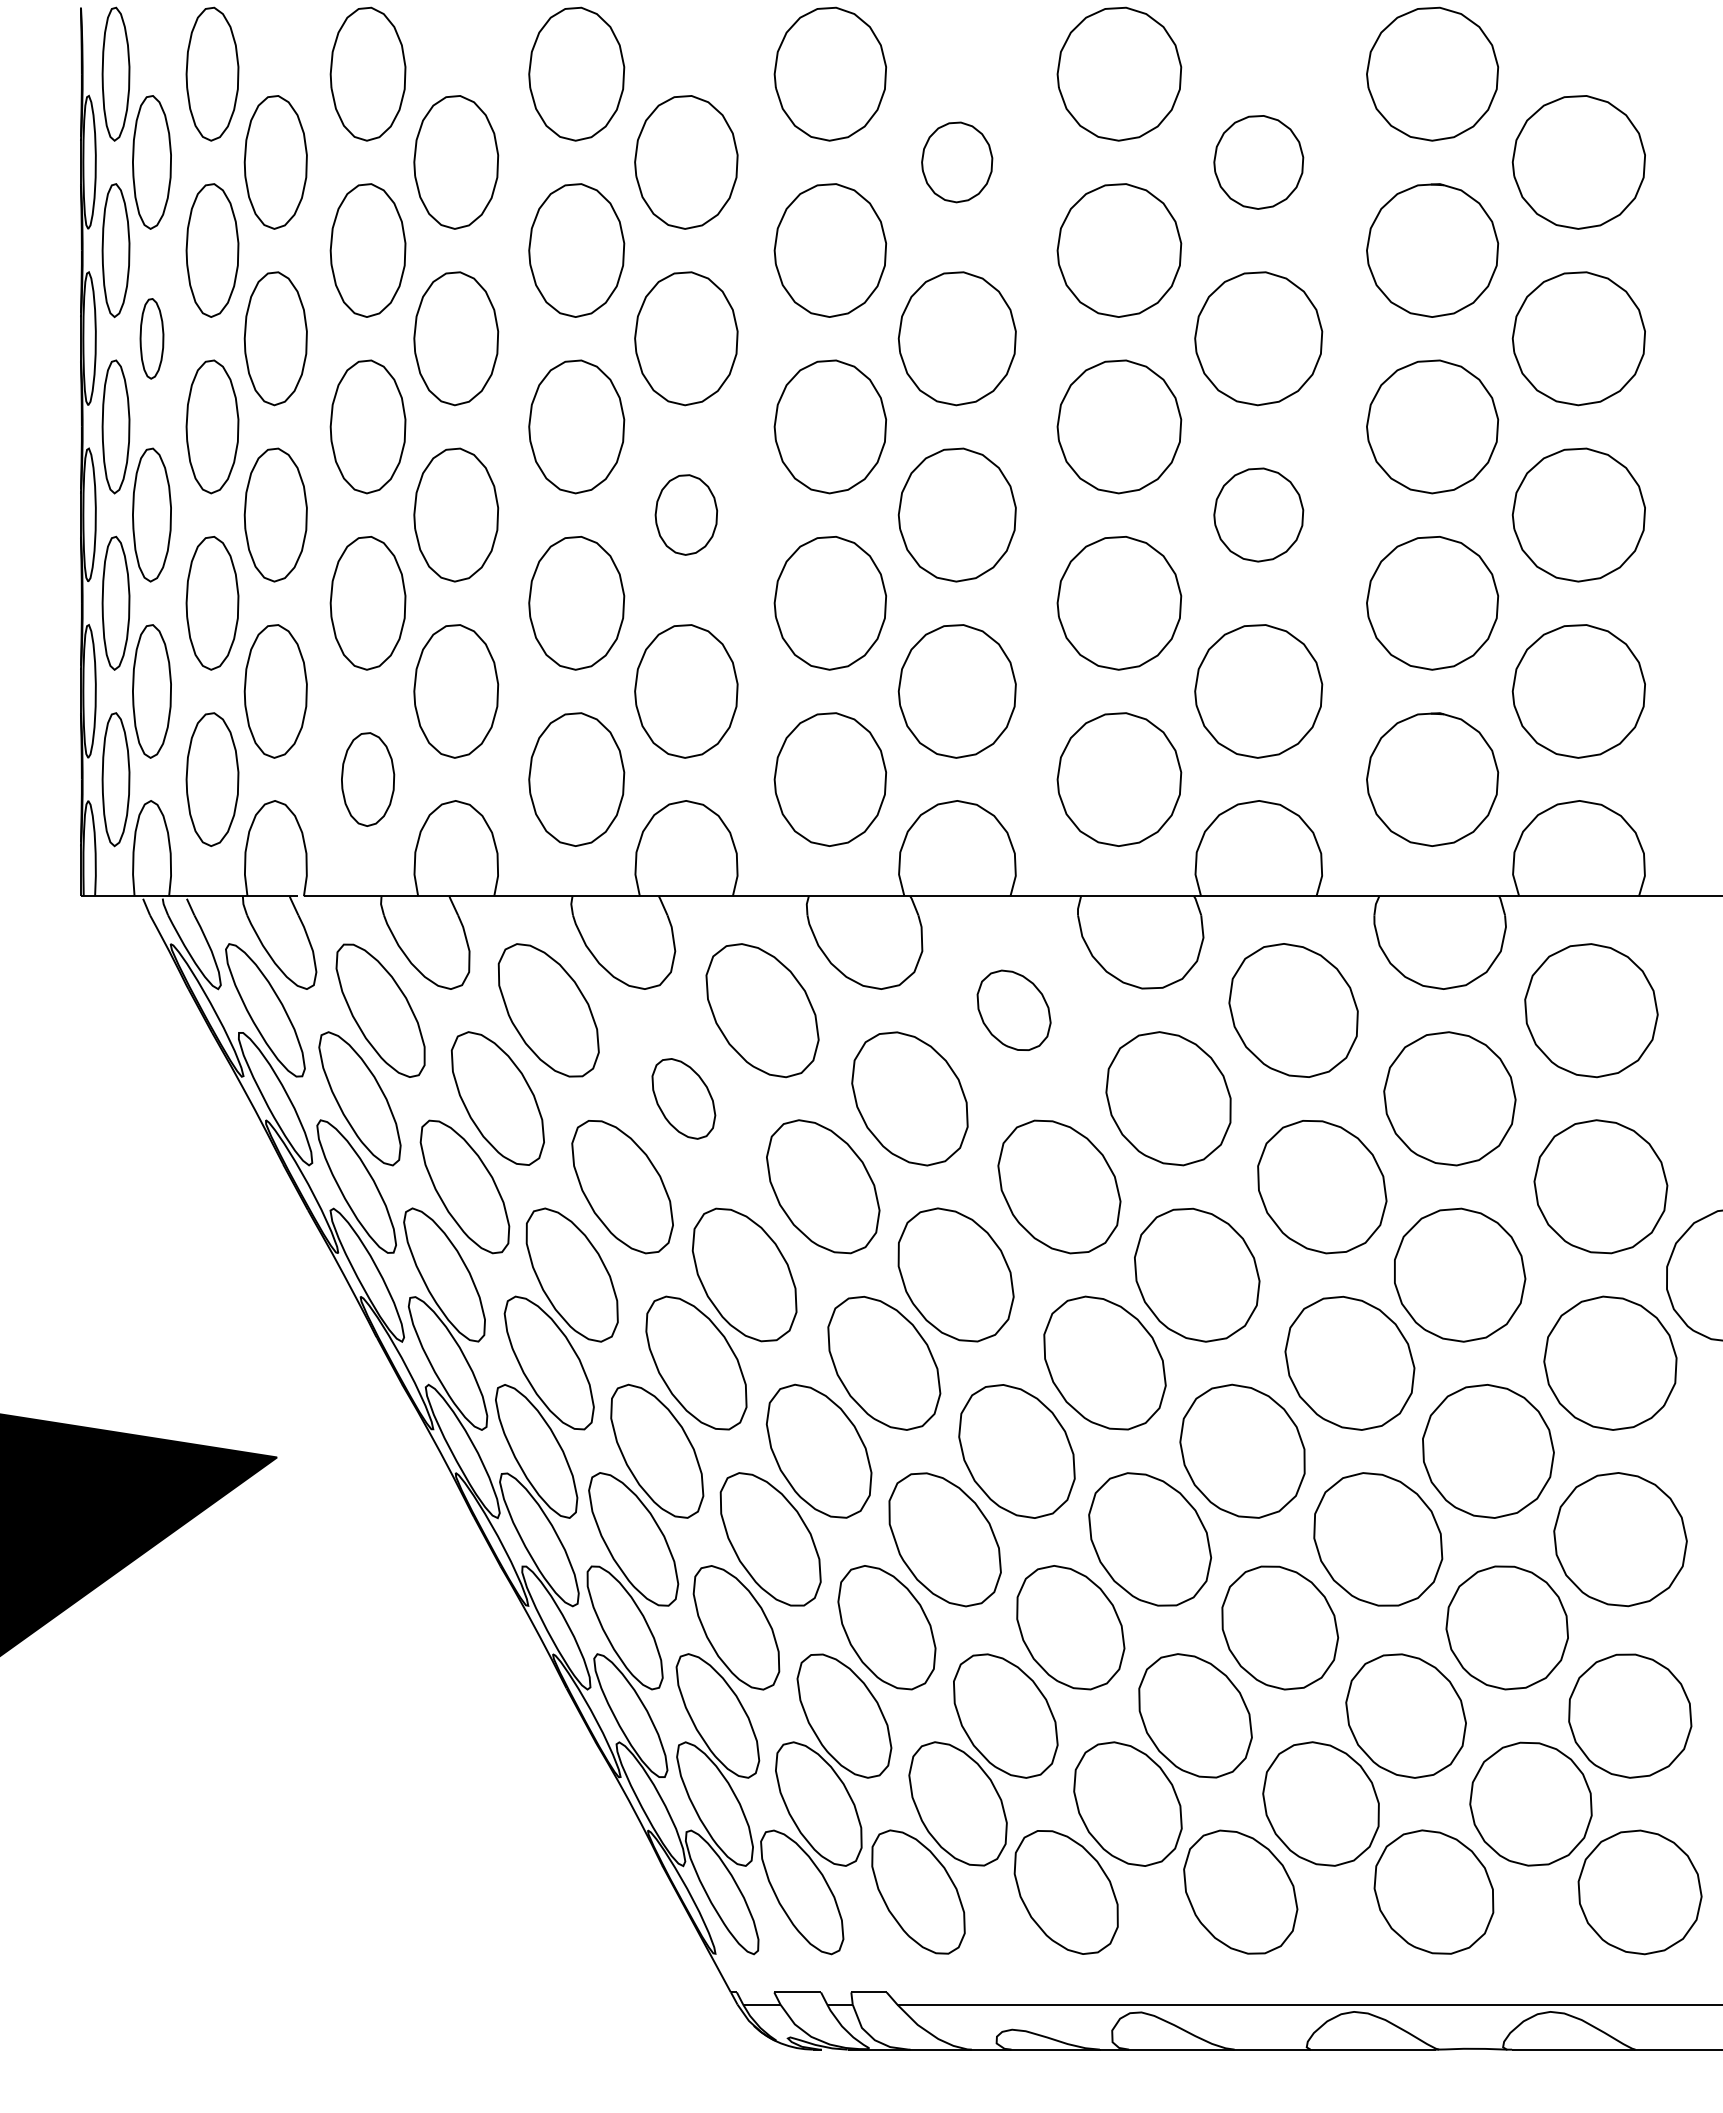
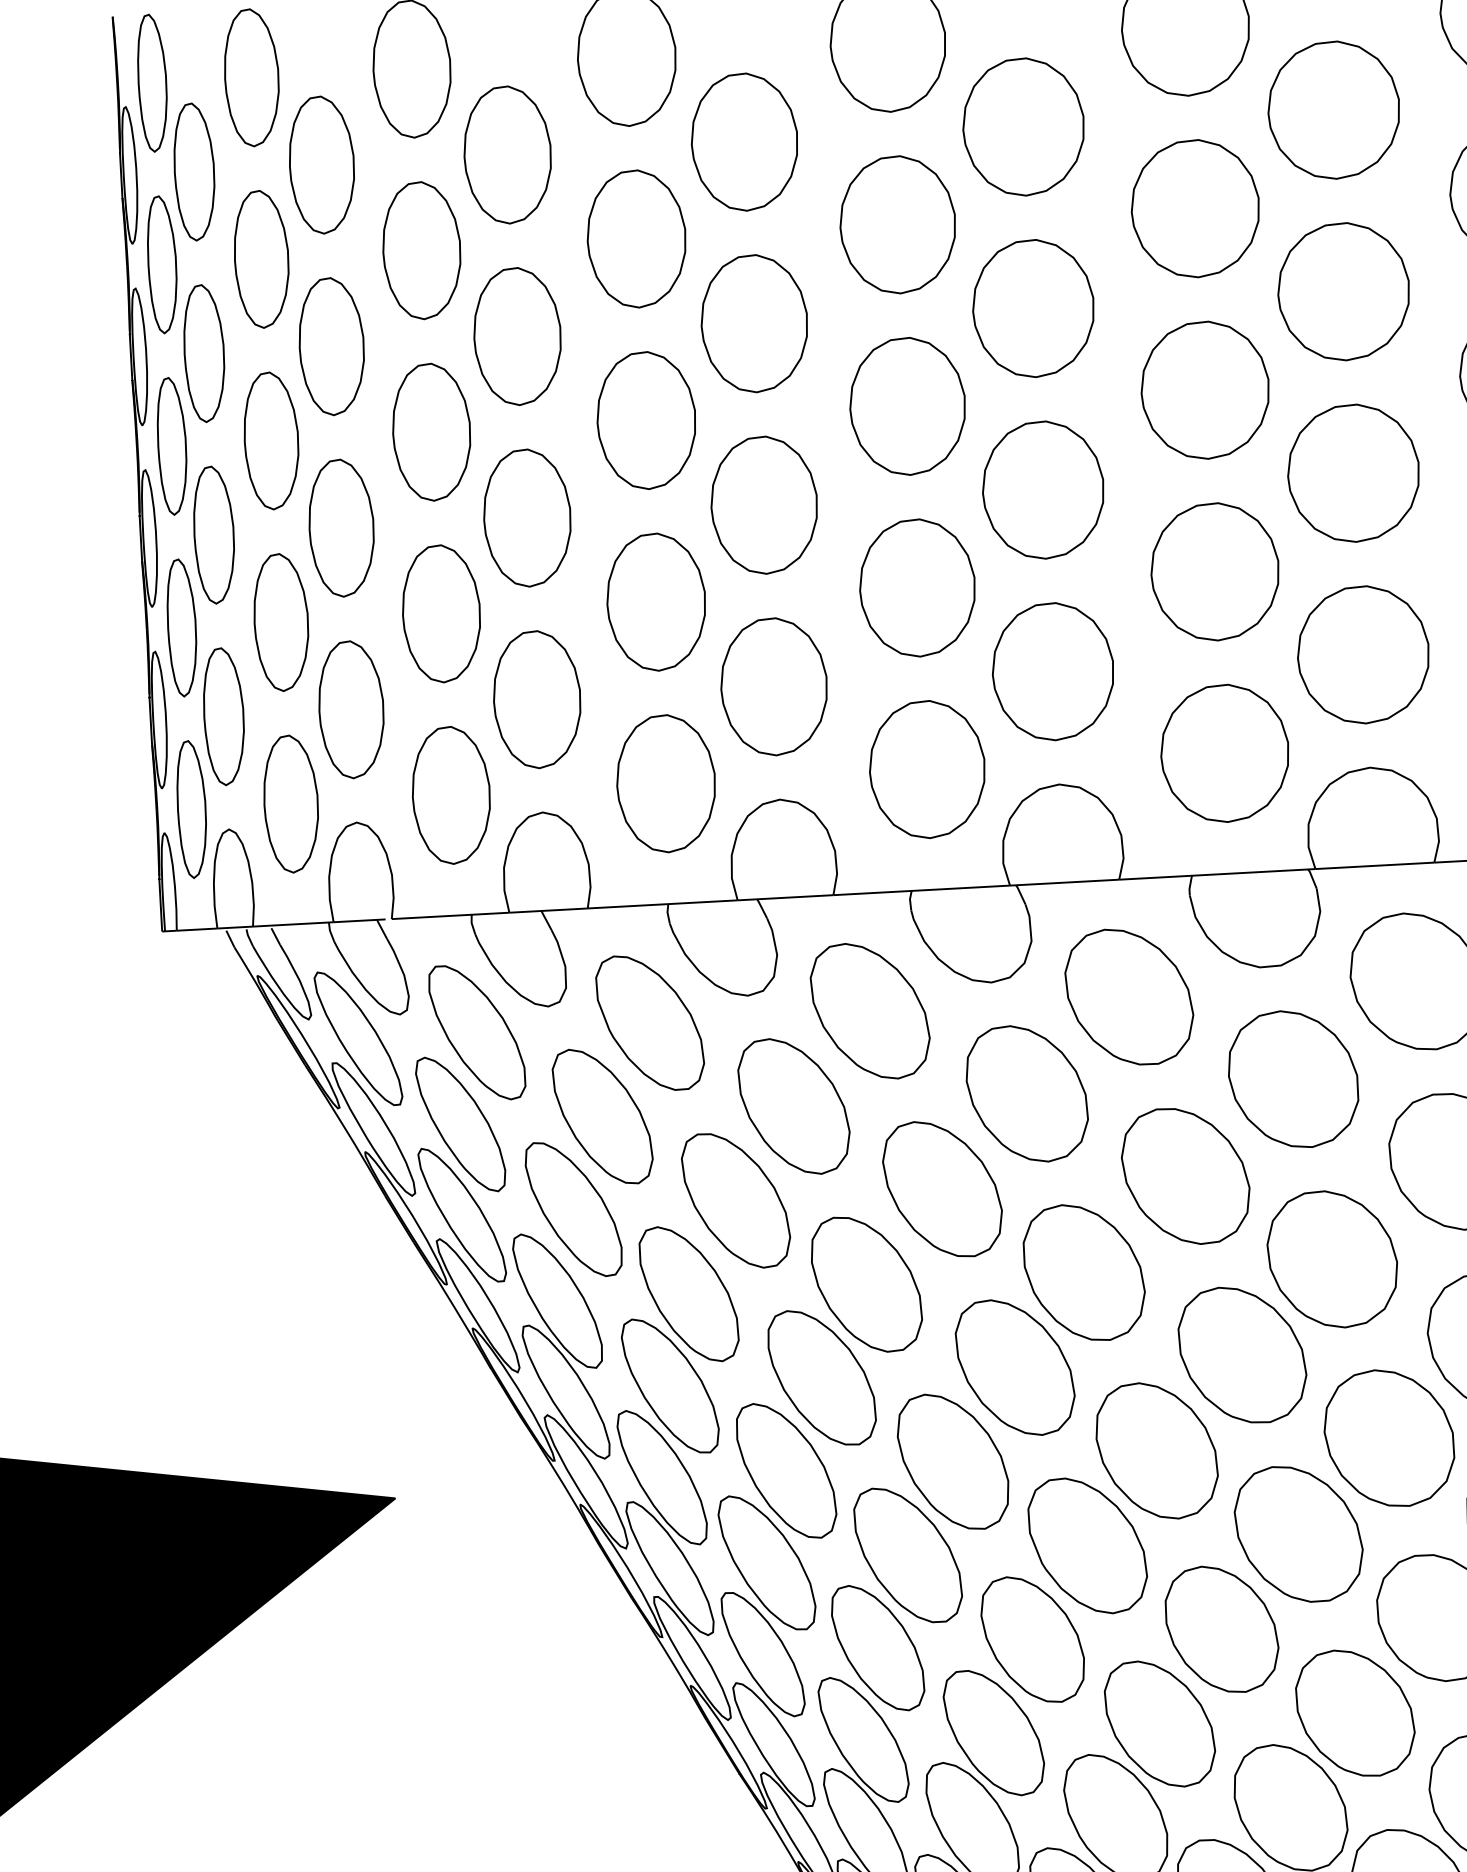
part: (956, 162) -> (1022, 127), size x1.67
part: (1258, 162) -> (1333, 110), size x1.43
part: (151, 338) -> (203, 353), size x1.67
part: (686, 514) -> (764, 504), size x1.67
part: (1258, 514) -> (1353, 472), size x1.43
part: (367, 779) -> (450, 795), size x1.43
part: (1013, 1010) -> (1128, 997), size x1.67
part: (683, 1098) -> (793, 1106), size x1.67

